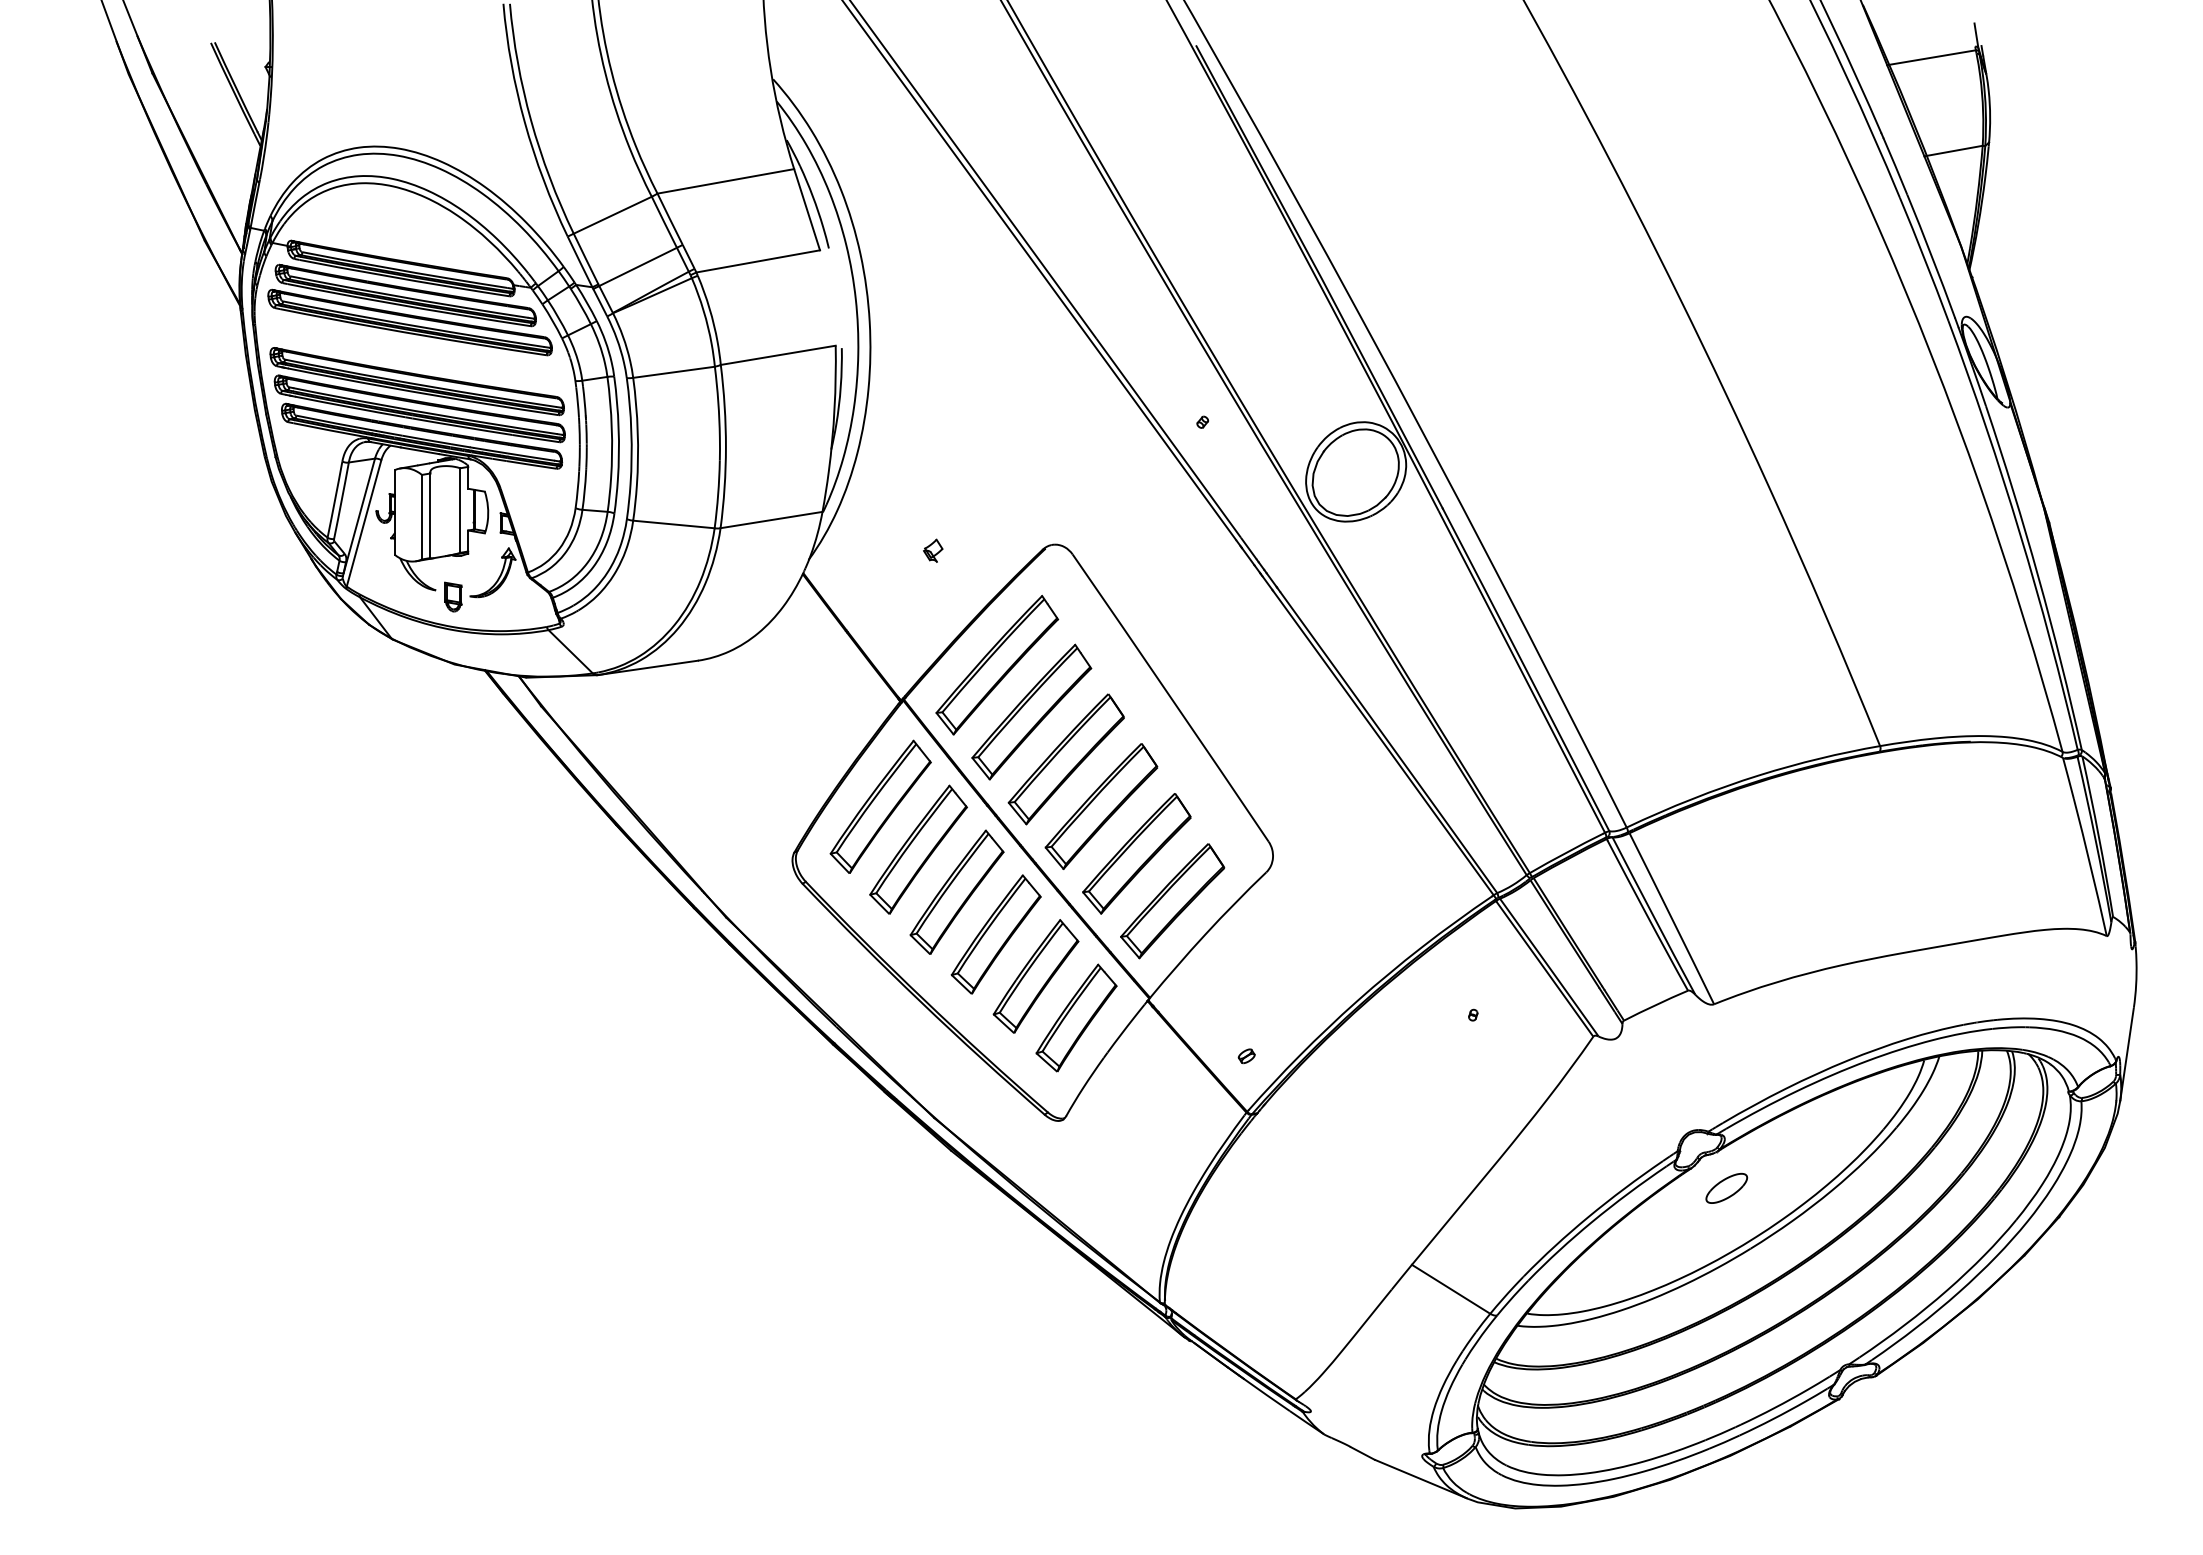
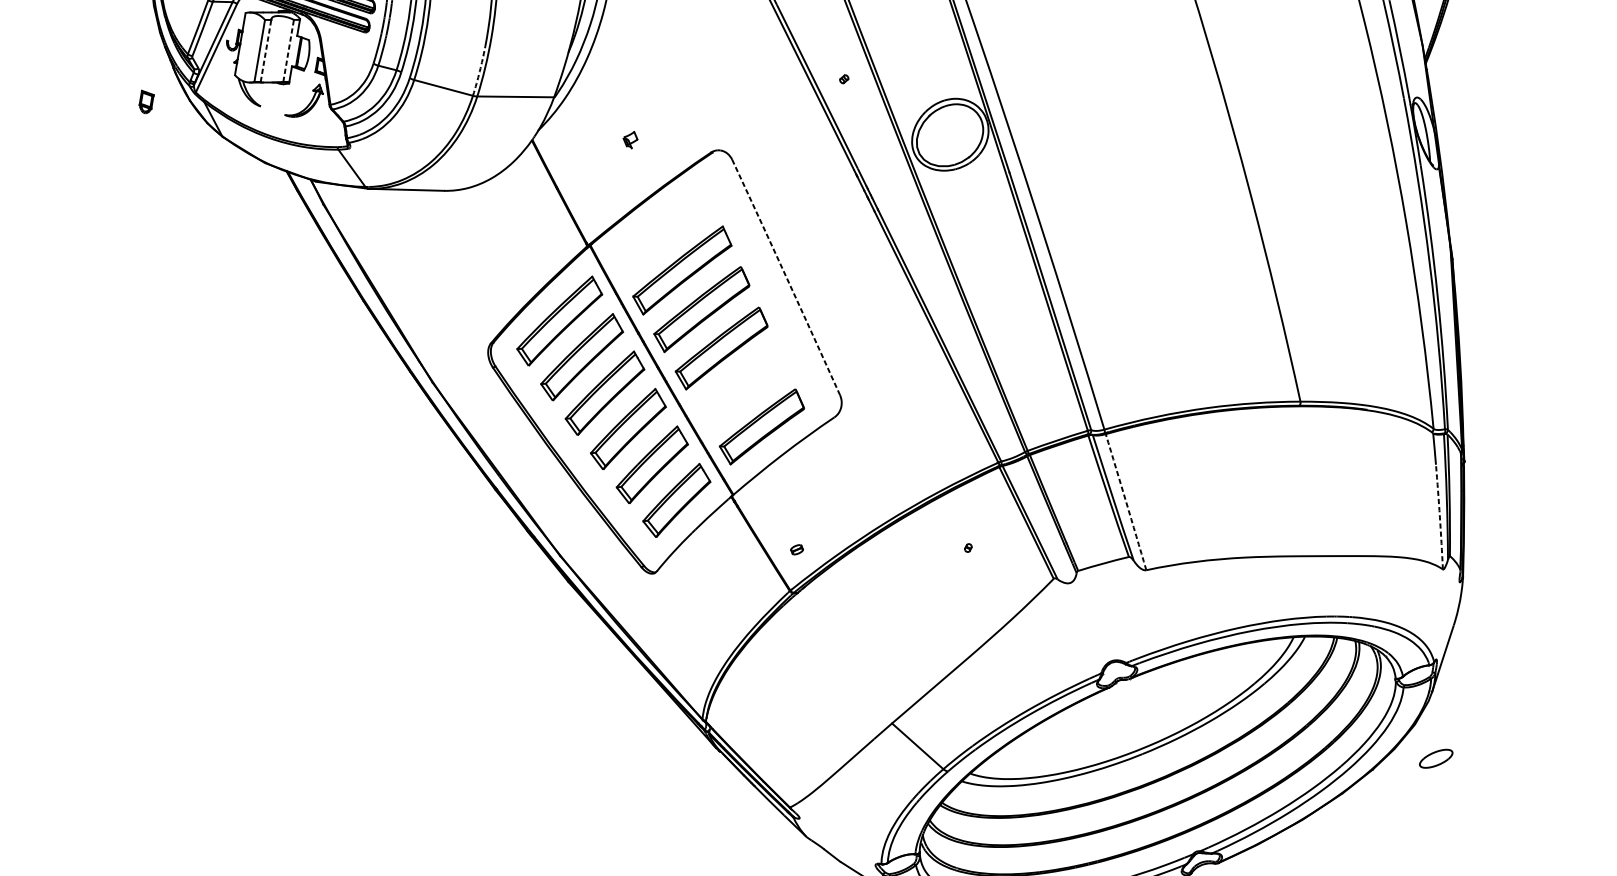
arc: (718, 494) -> (480, 71), solid -> dashed
line: (460, 510) -> (288, 50), solid -> dashed
line: (430, 515) -> (266, 50), solid -> dashed
part: (453, 596) -> (146, 102), moved
part: (997, 665) -> (663, 231), removed
arc: (1171, 697) -> (786, 277), solid -> dashed
part: (1136, 853) -> (741, 387), removed
arc: (2090, 867) -> (1439, 517), solid -> dashed
arc: (1672, 918) -> (1126, 502), solid -> dashed
part: (1726, 1187) -> (1436, 758), moved

